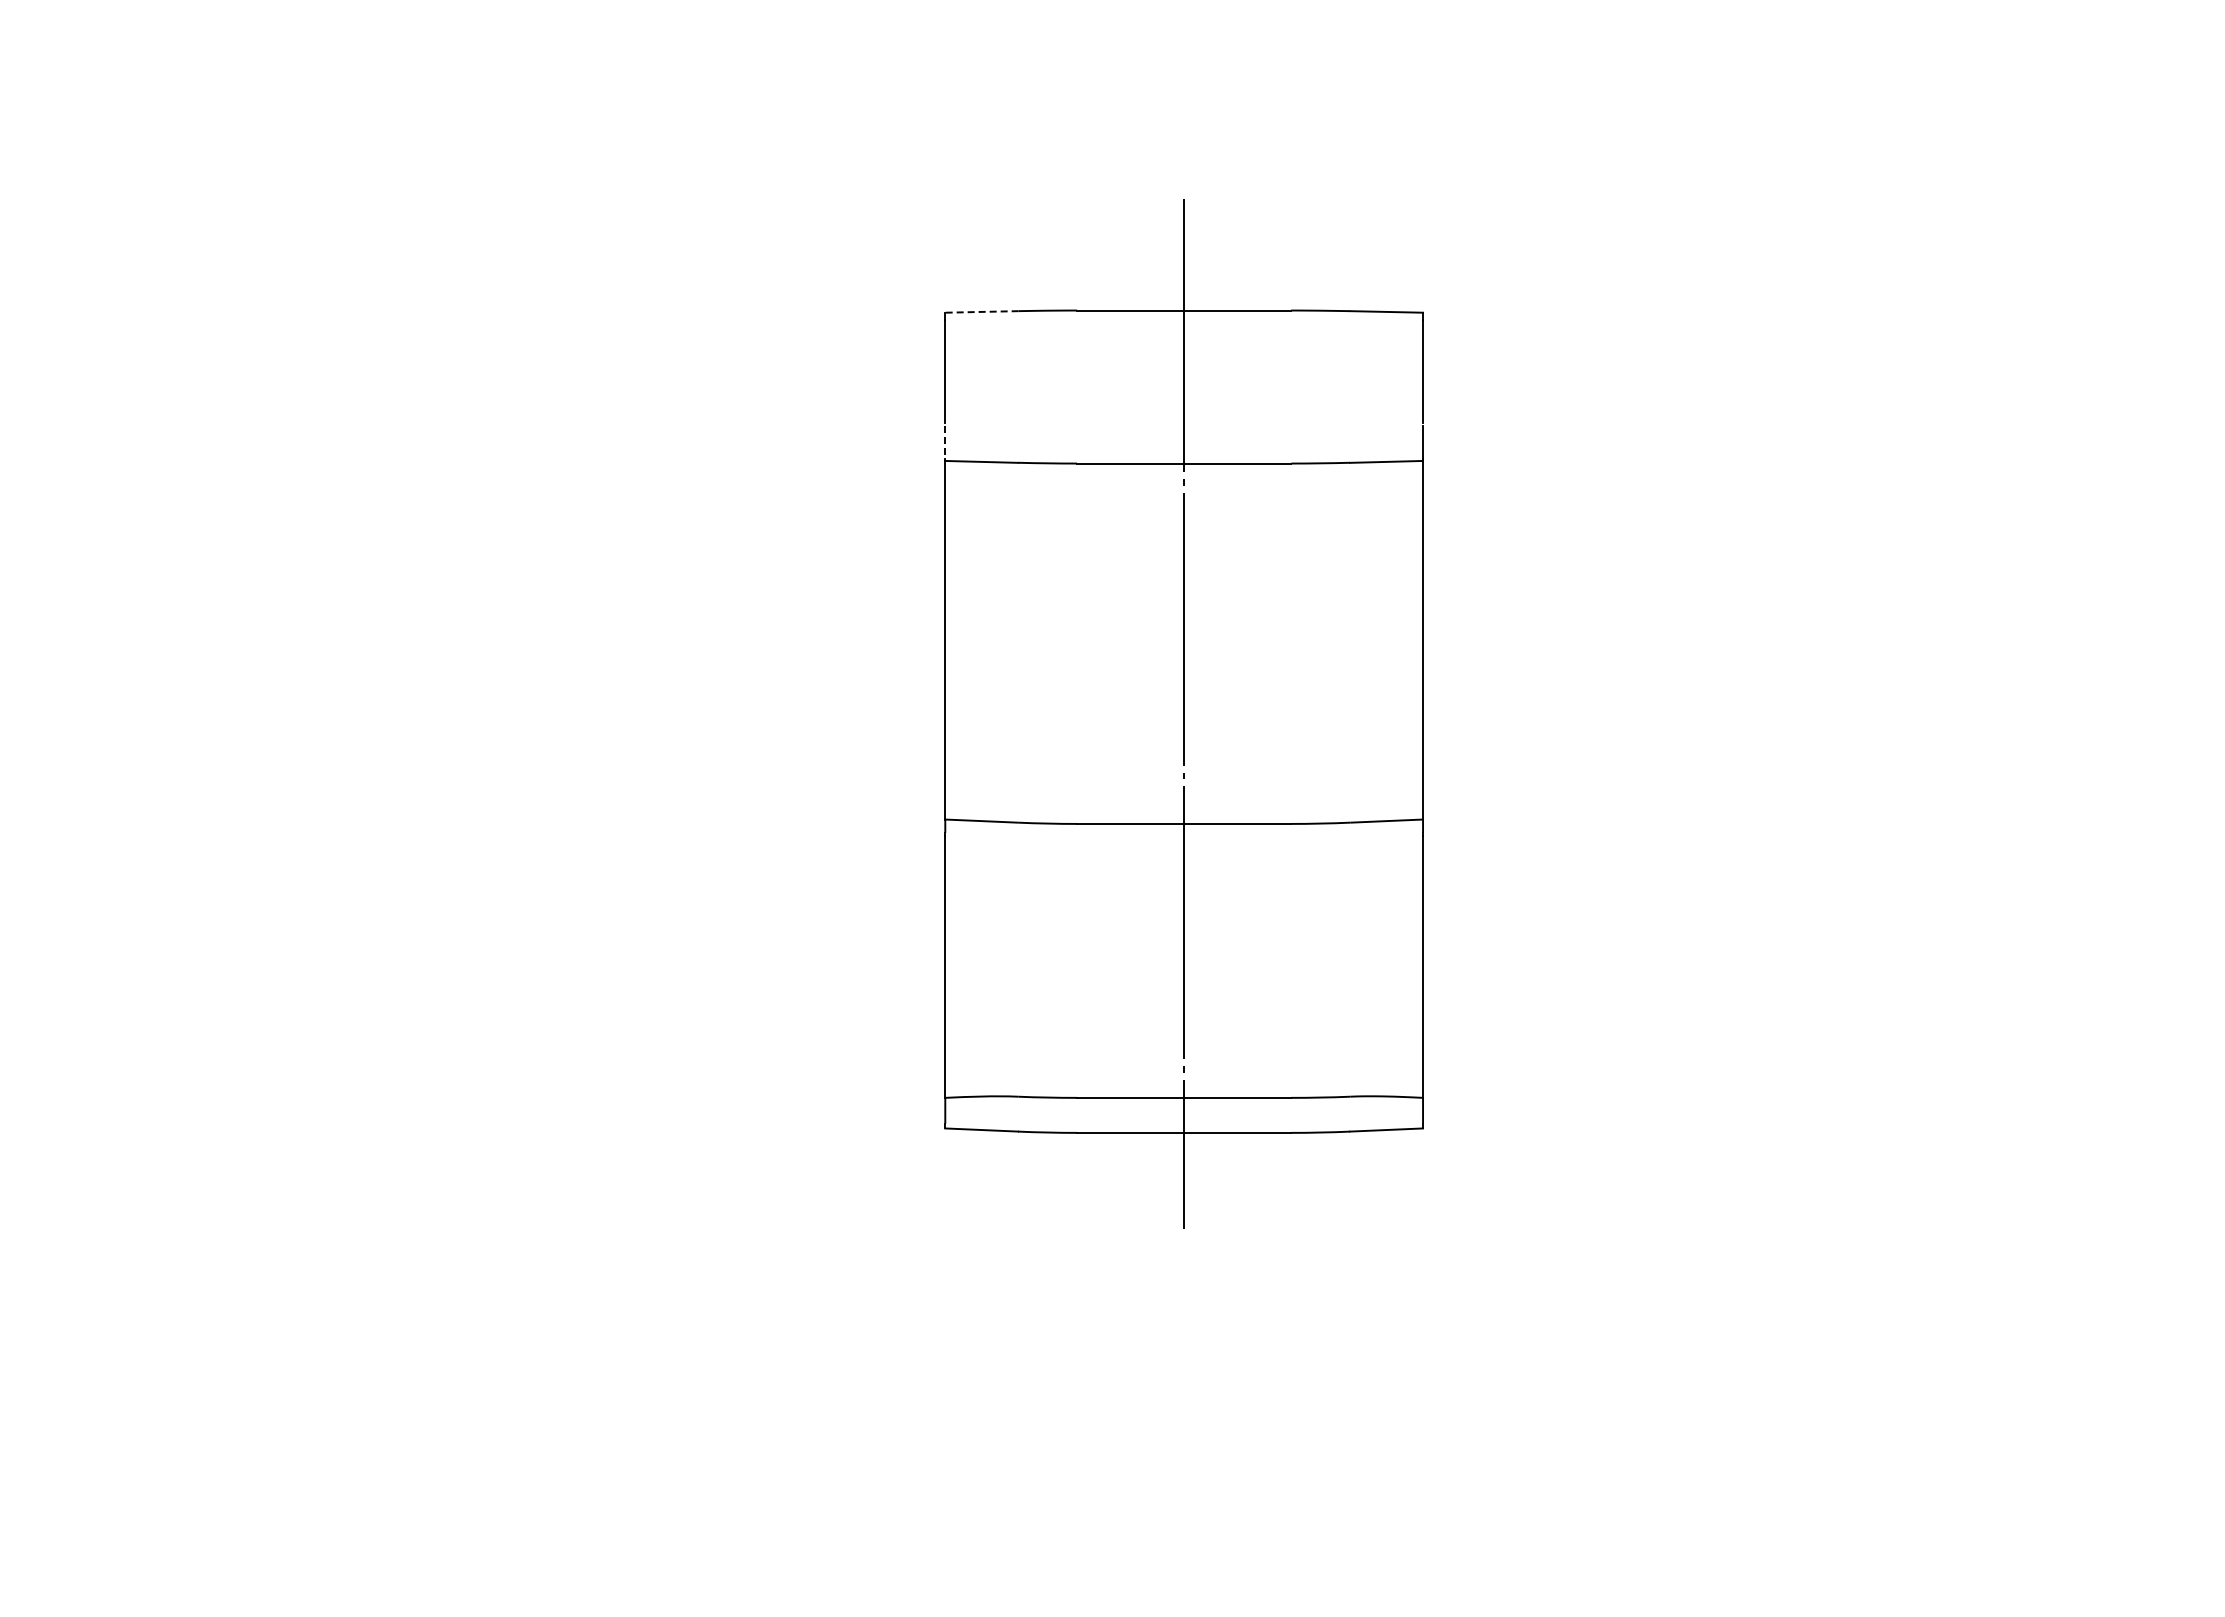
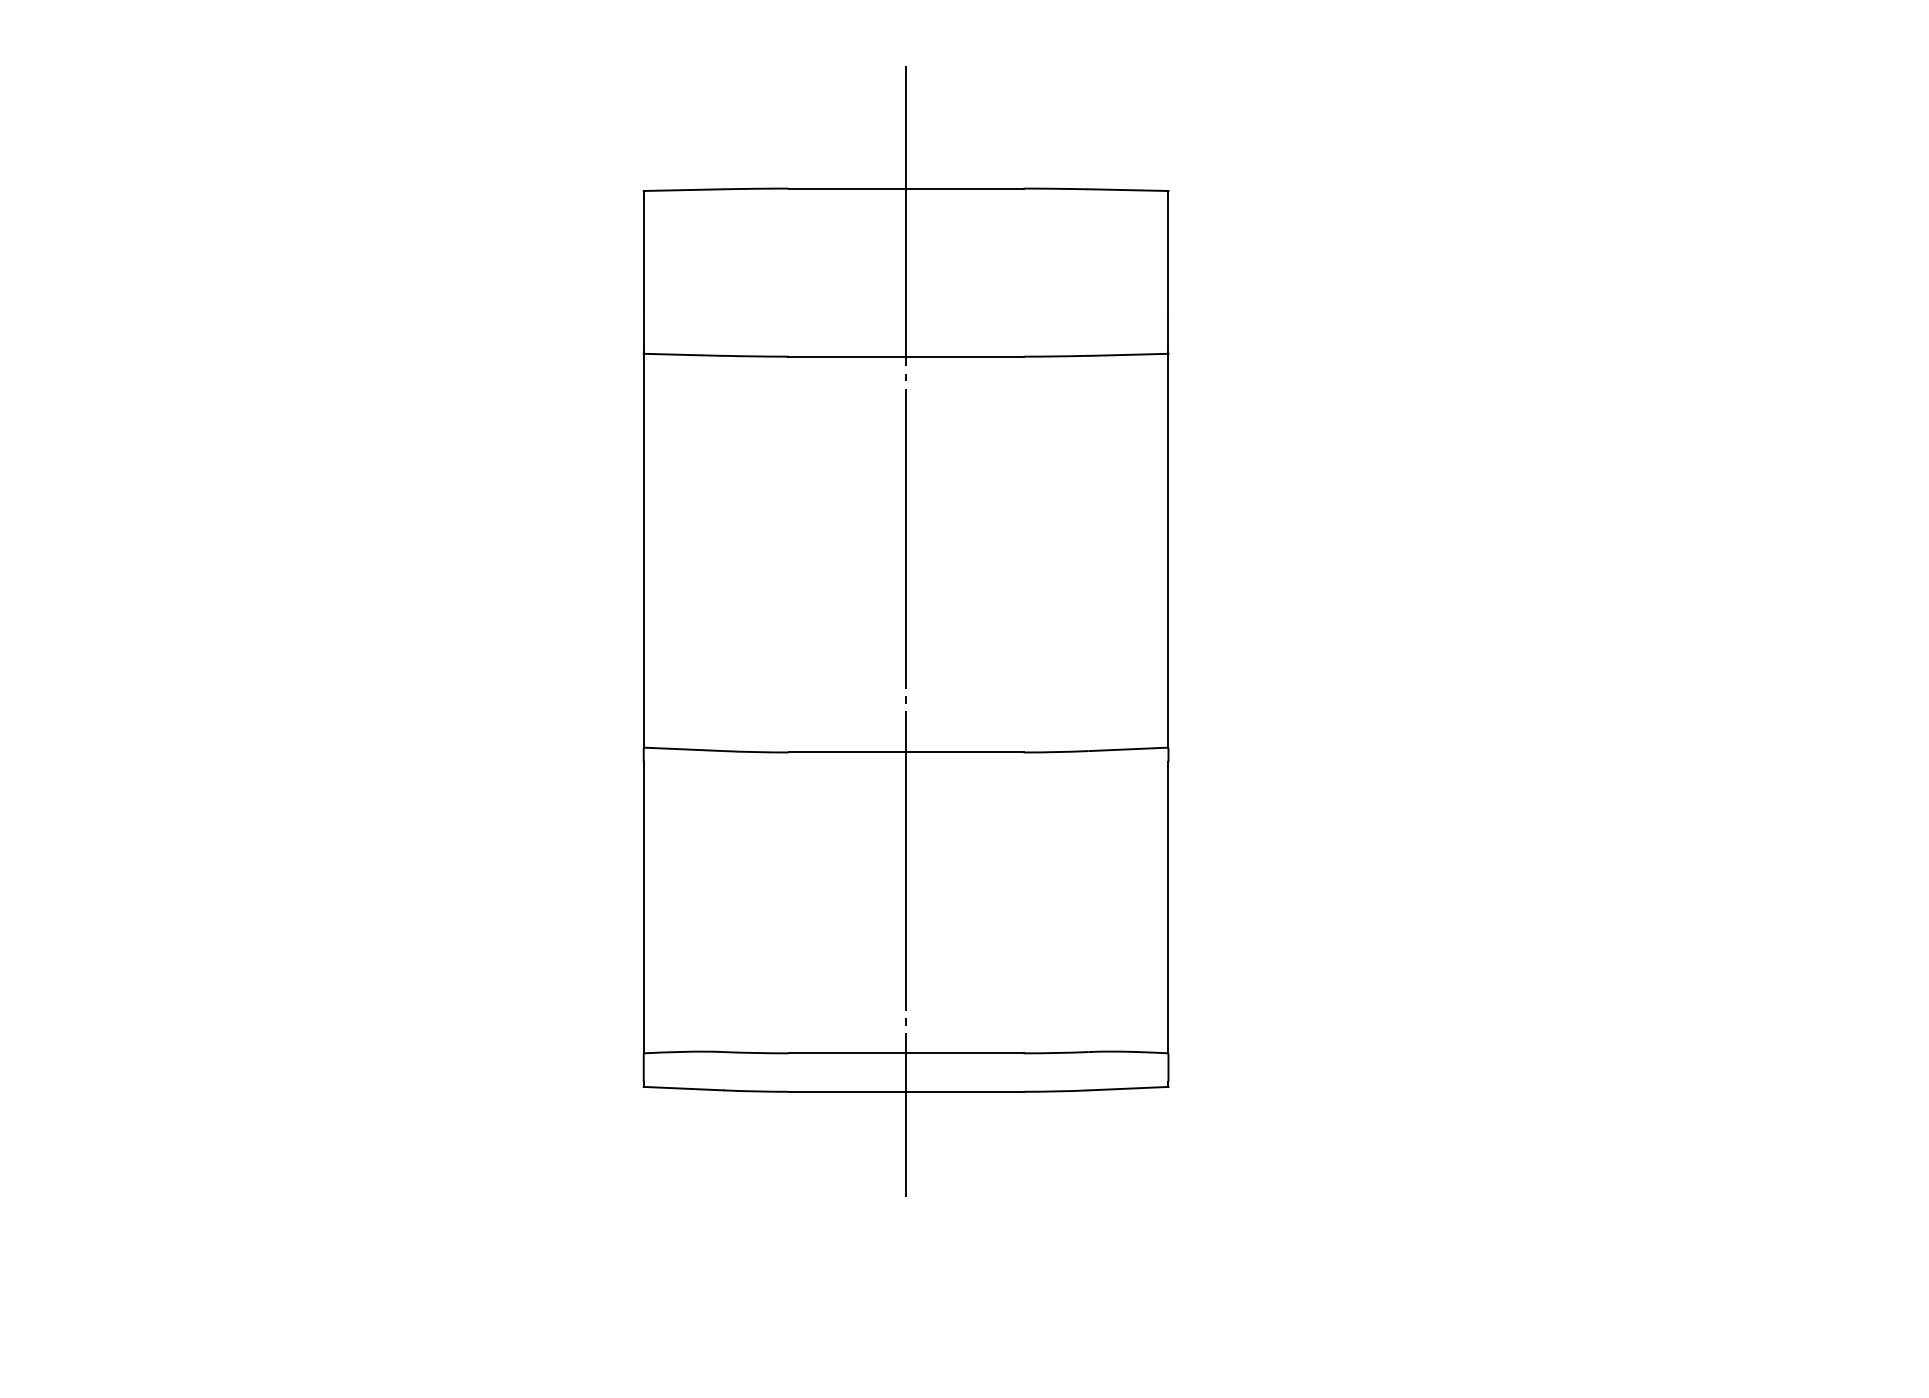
line: (981, 311) -> (683, 189), dashed -> solid
line: (945, 442) -> (643, 333), dashed -> solid

